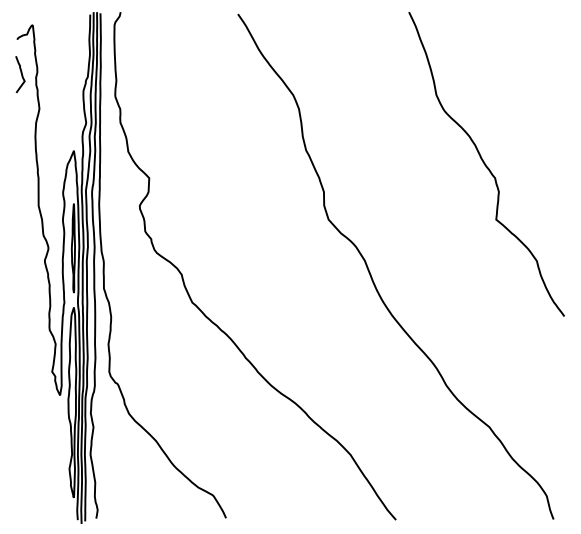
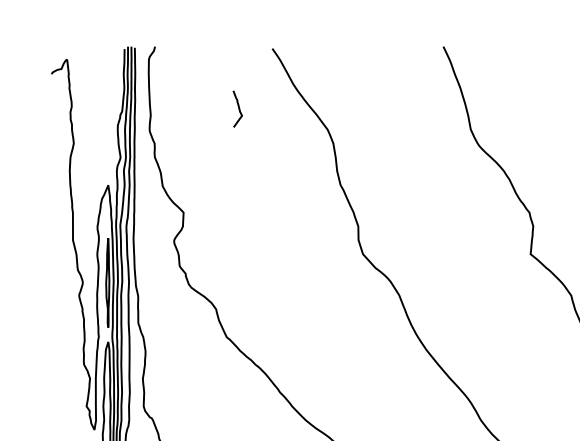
curve: (20, 73) -> (237, 108), moved

